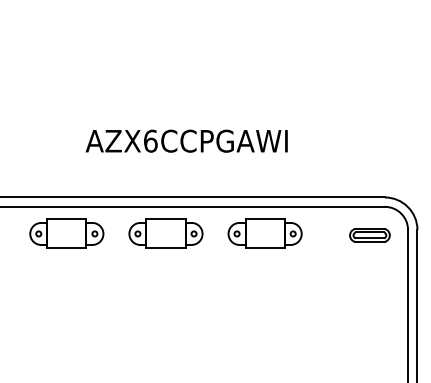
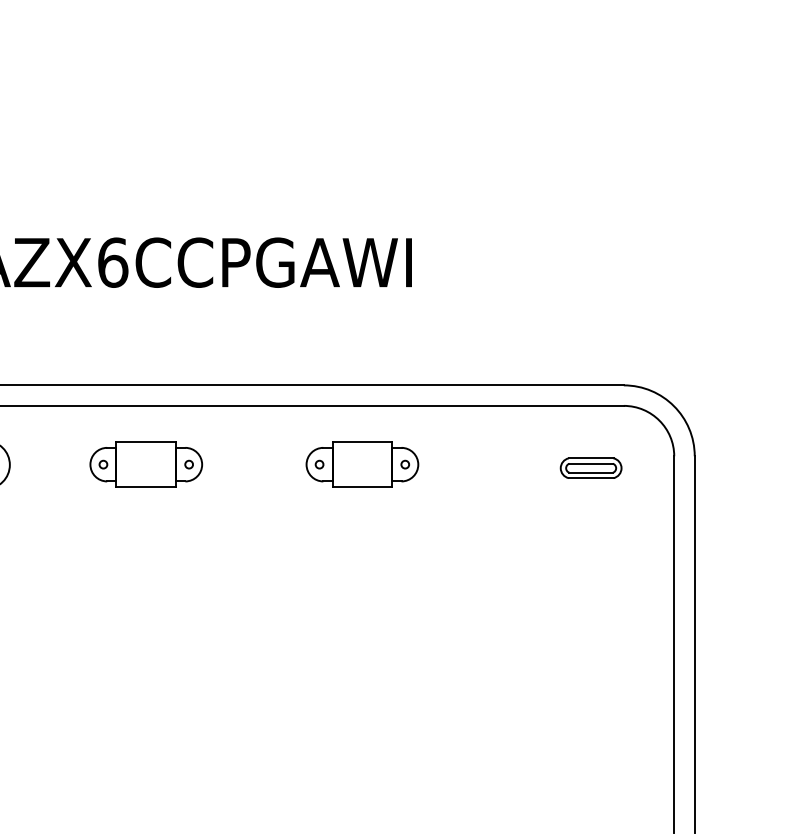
part: (165, 233) -> (145, 463), size x0.7
part: (264, 233) -> (361, 463), size x0.7
part: (369, 235) -> (590, 468), size x0.7

